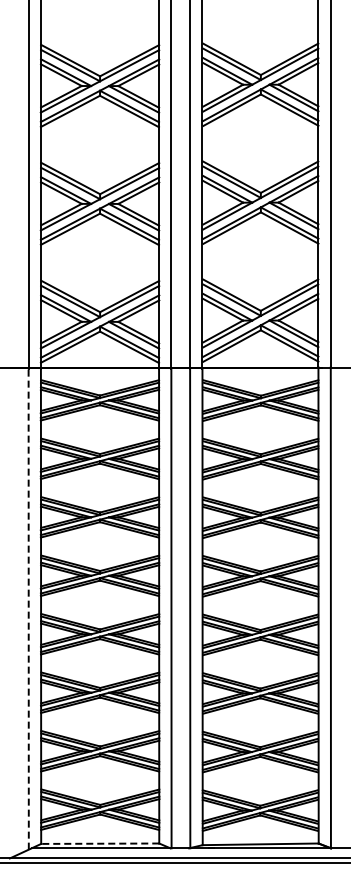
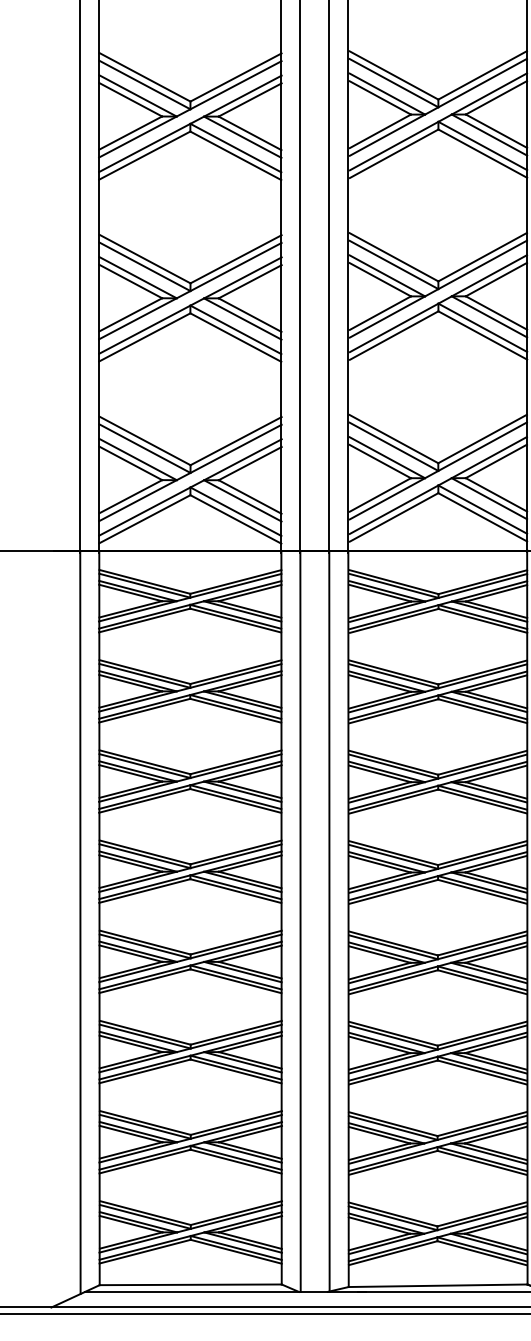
line: (28, 608) -> (80, 922), dashed -> solid
line: (99, 843) -> (189, 1284), dashed -> solid

